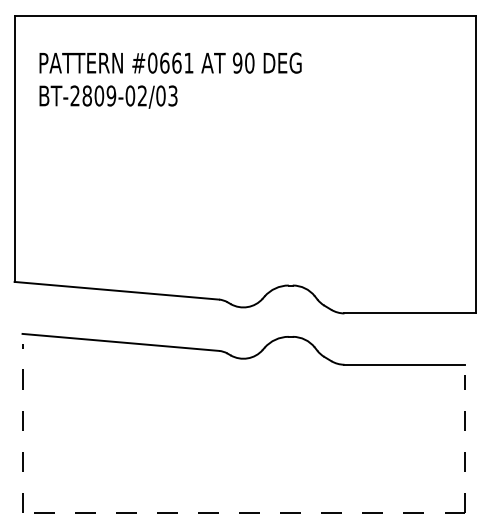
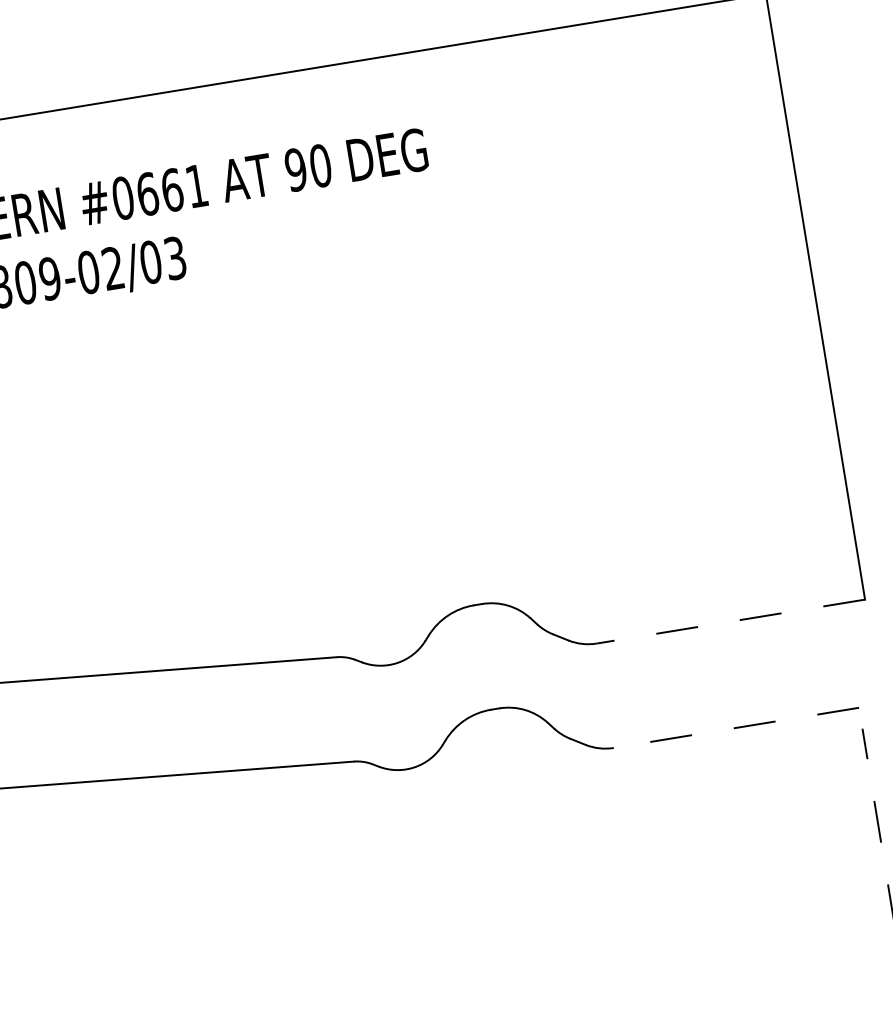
line: (410, 313) -> (731, 621), solid -> dashed
line: (404, 364) -> (735, 727), solid -> dashed

